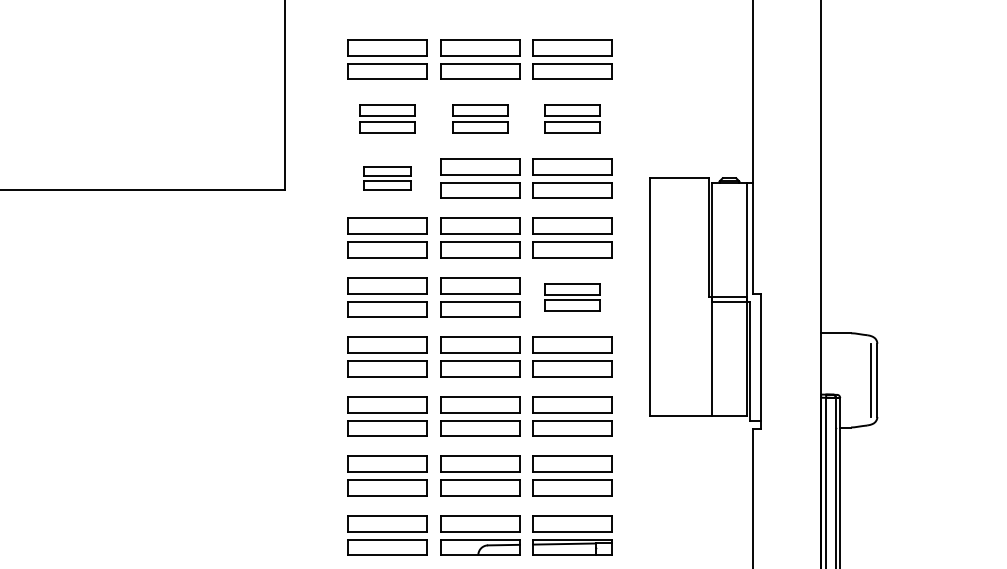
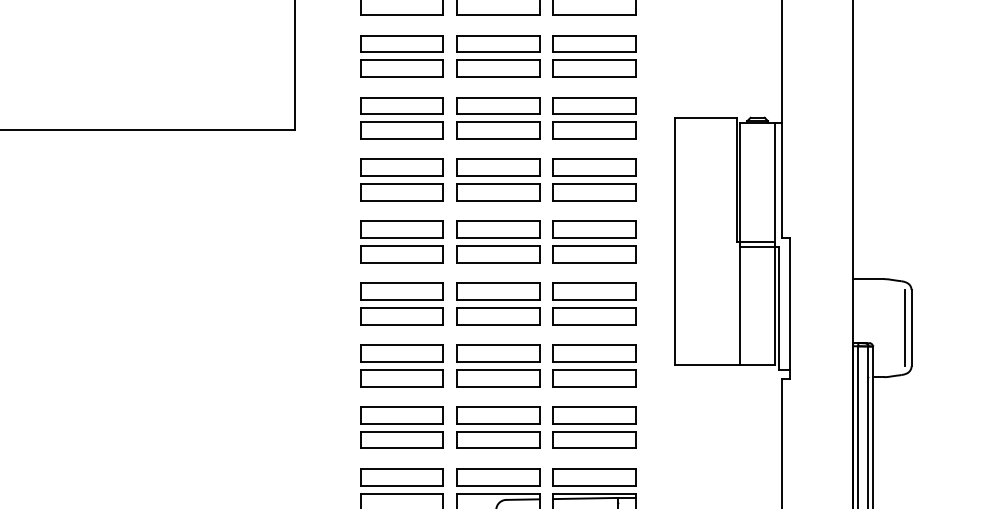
part: (387, 118) -> (401, 55), size x1.43
part: (480, 118) -> (498, 55), size x1.43
part: (572, 118) -> (594, 55), size x1.43
part: (387, 178) -> (401, 118), size x1.67
part: (572, 297) -> (594, 241), size x1.43

